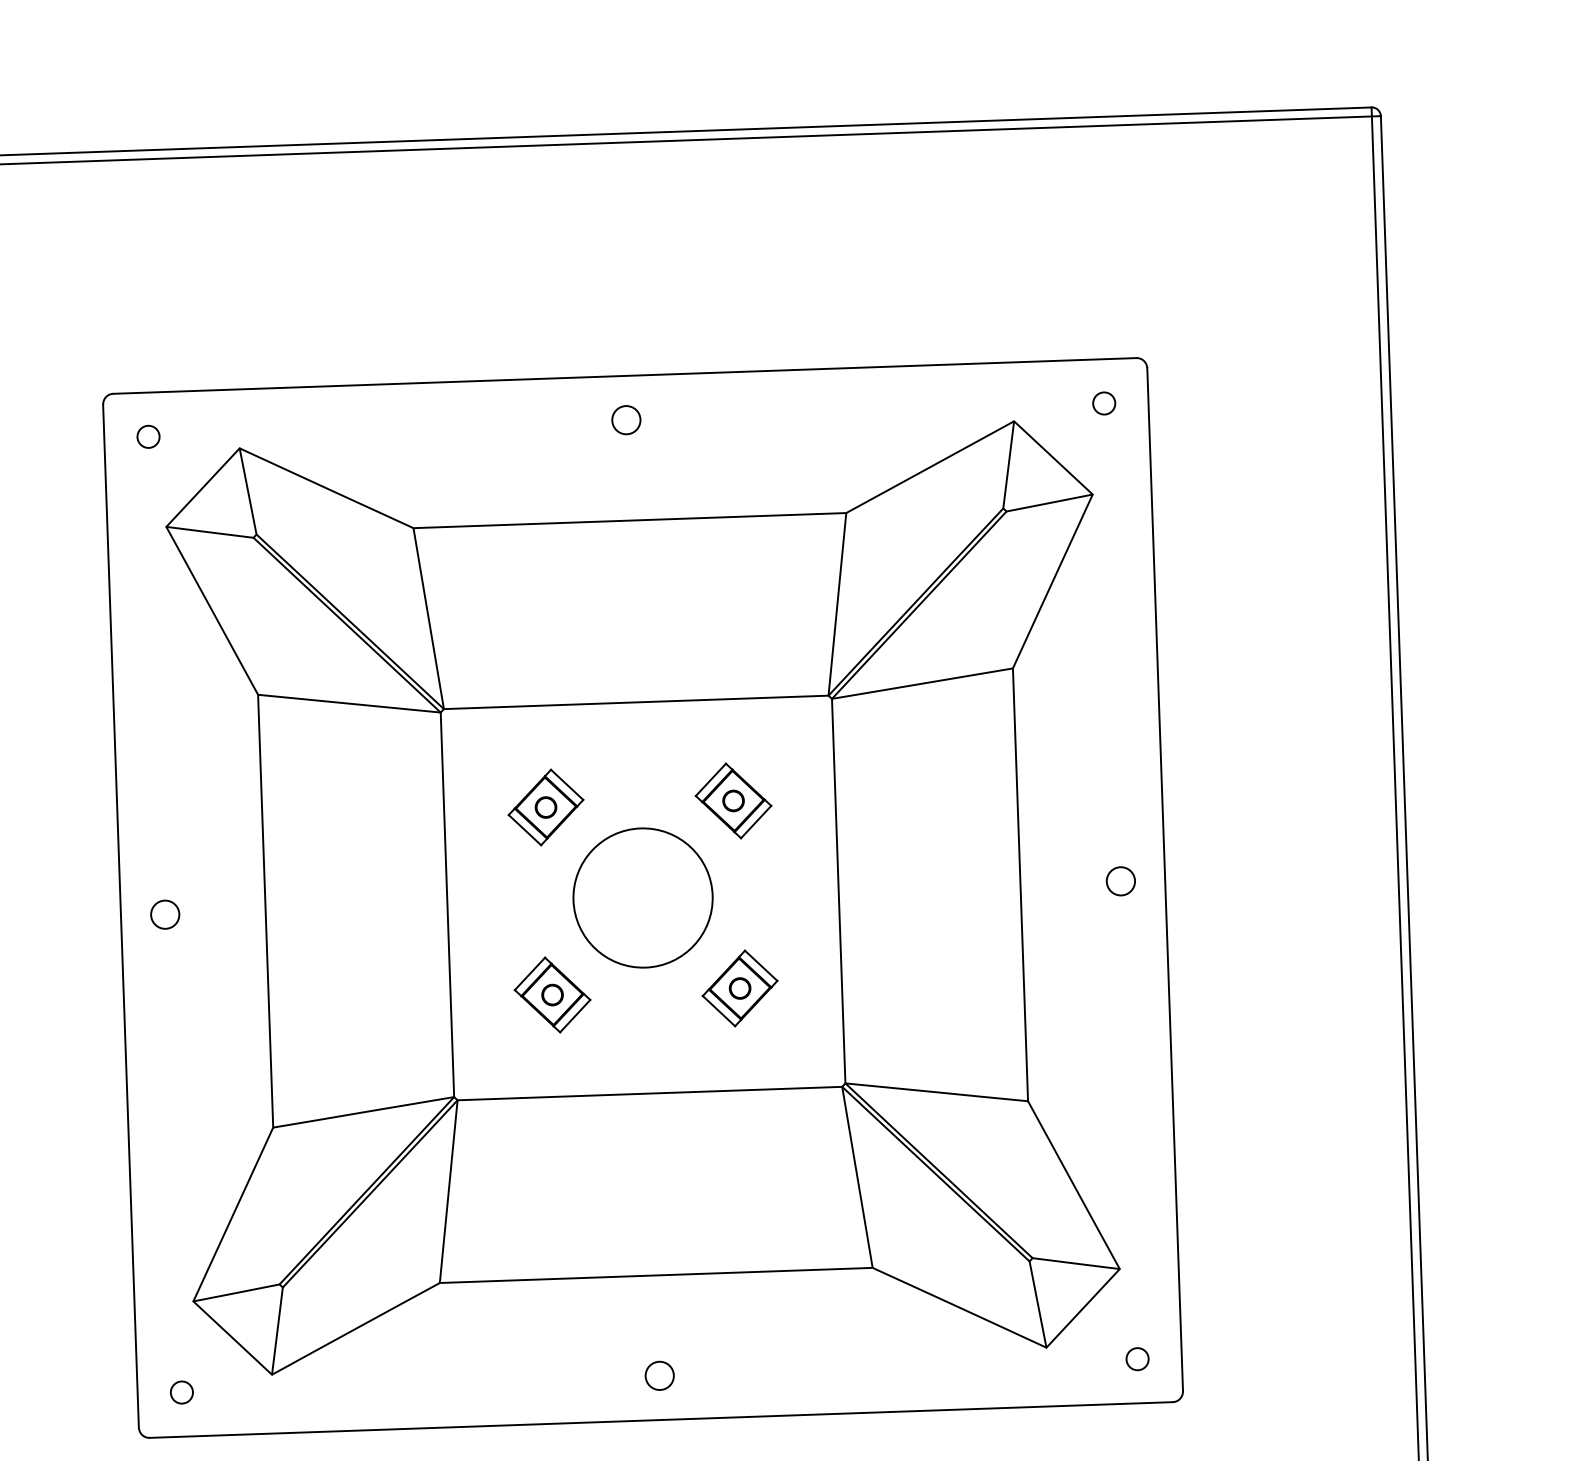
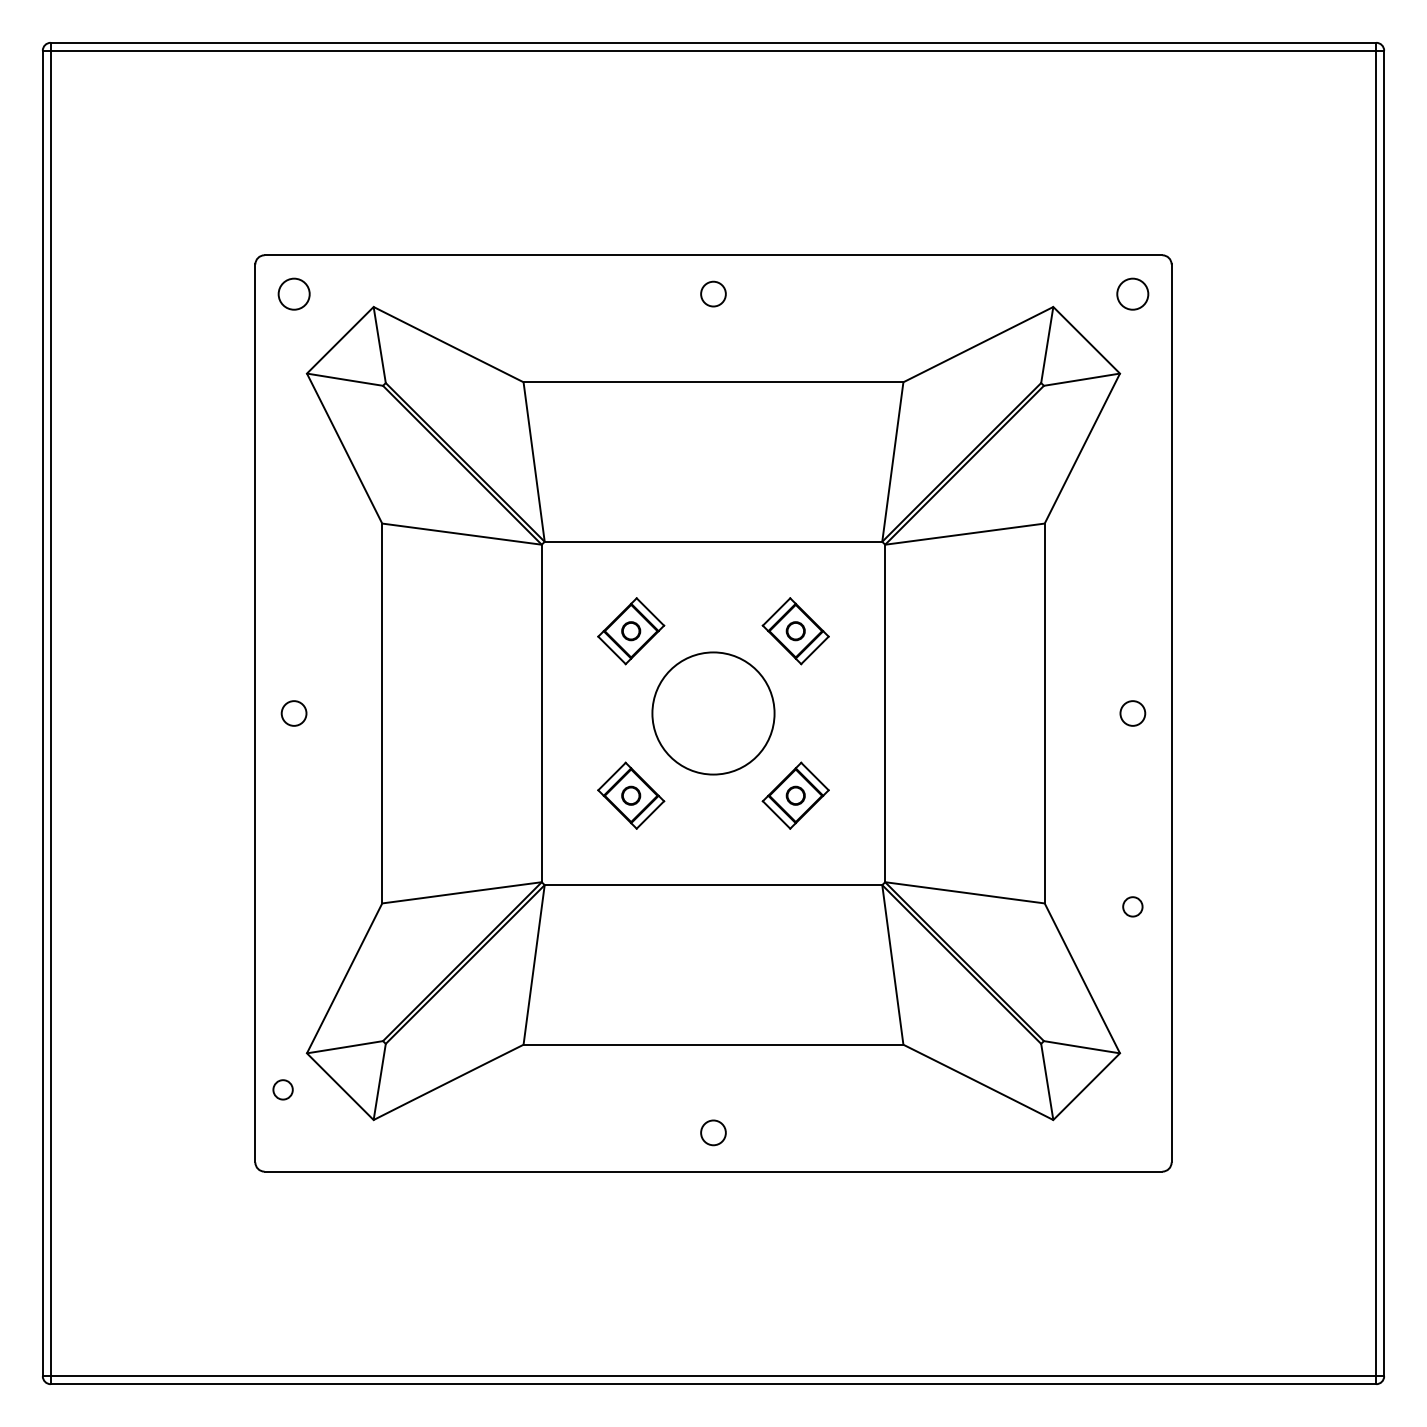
circle: (1103, 402) -> (1132, 293), size x1.6
circle: (147, 436) -> (293, 293), size x1.6
circle: (1137, 1358) -> (1132, 906), moved
circle: (181, 1392) -> (282, 1089), moved

